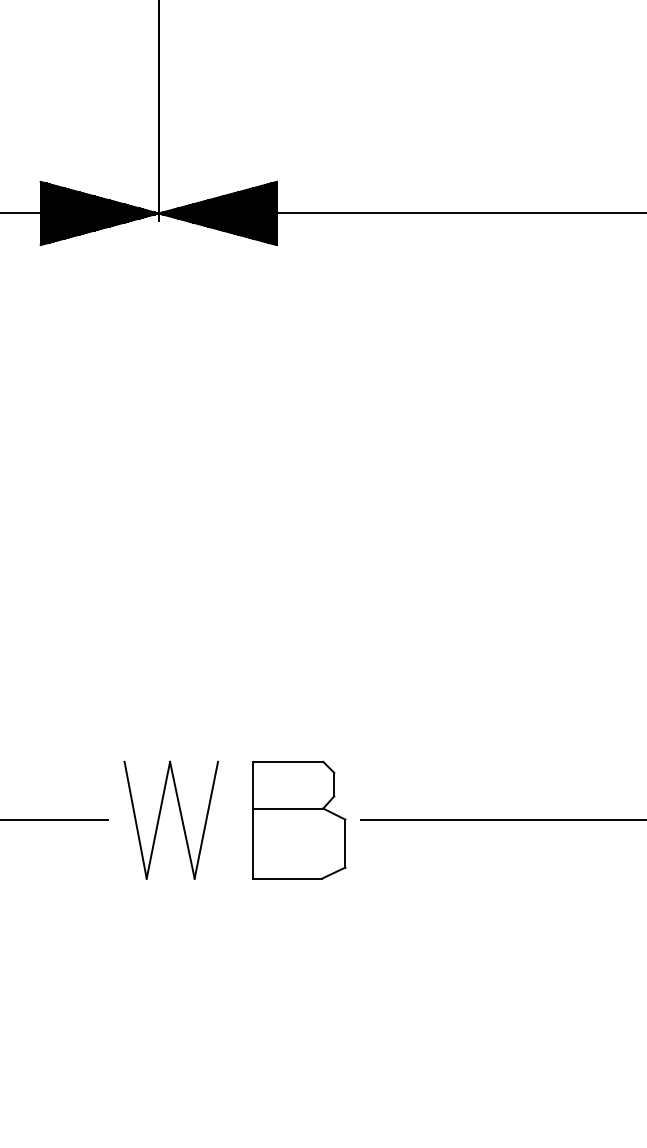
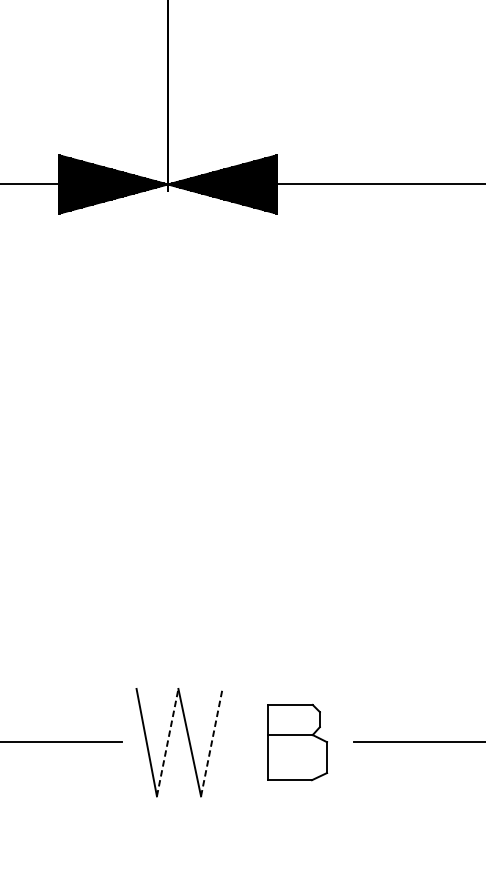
part: (299, 819) -> (297, 741), size x0.7
line: (158, 820) -> (167, 742), solid -> dashed
line: (206, 820) -> (211, 742), solid -> dashed

